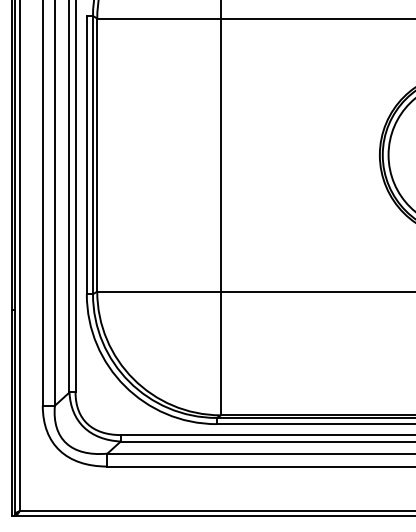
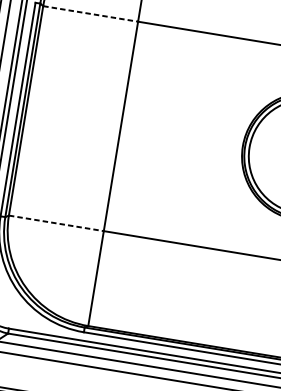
line: (159, 18) -> (90, 13), solid -> dashed
line: (159, 291) -> (56, 223), solid -> dashed

